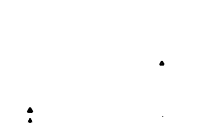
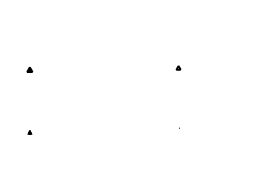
part: (29, 109) -> (29, 69), moved

